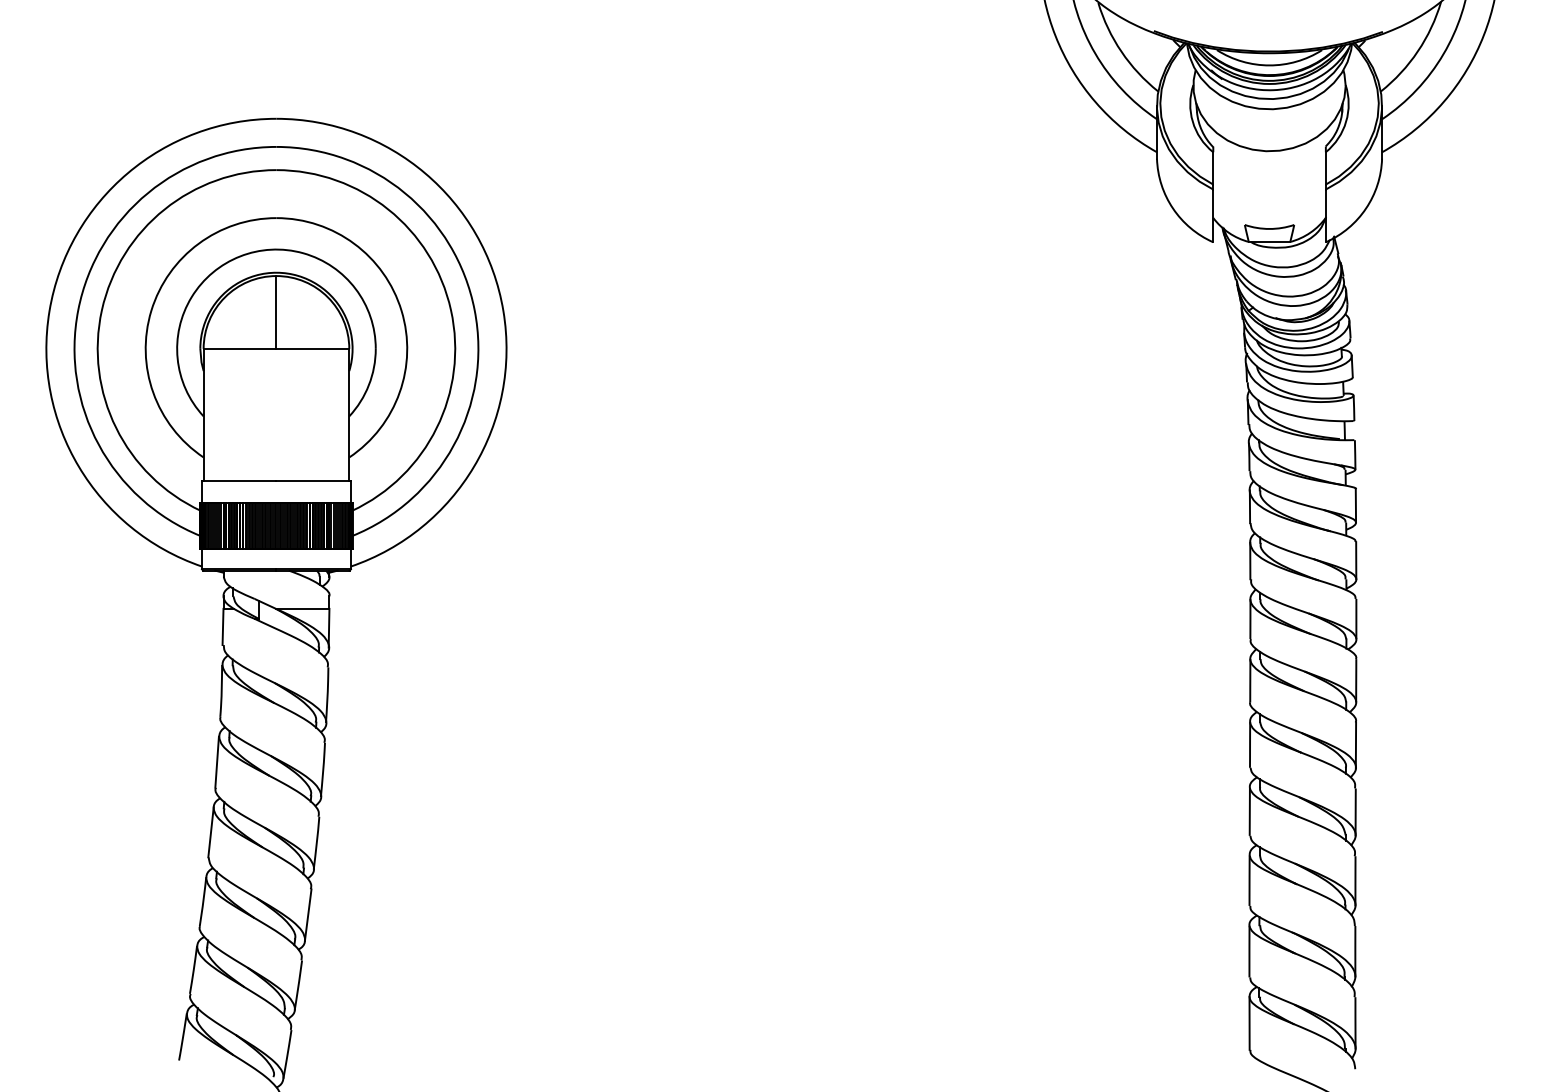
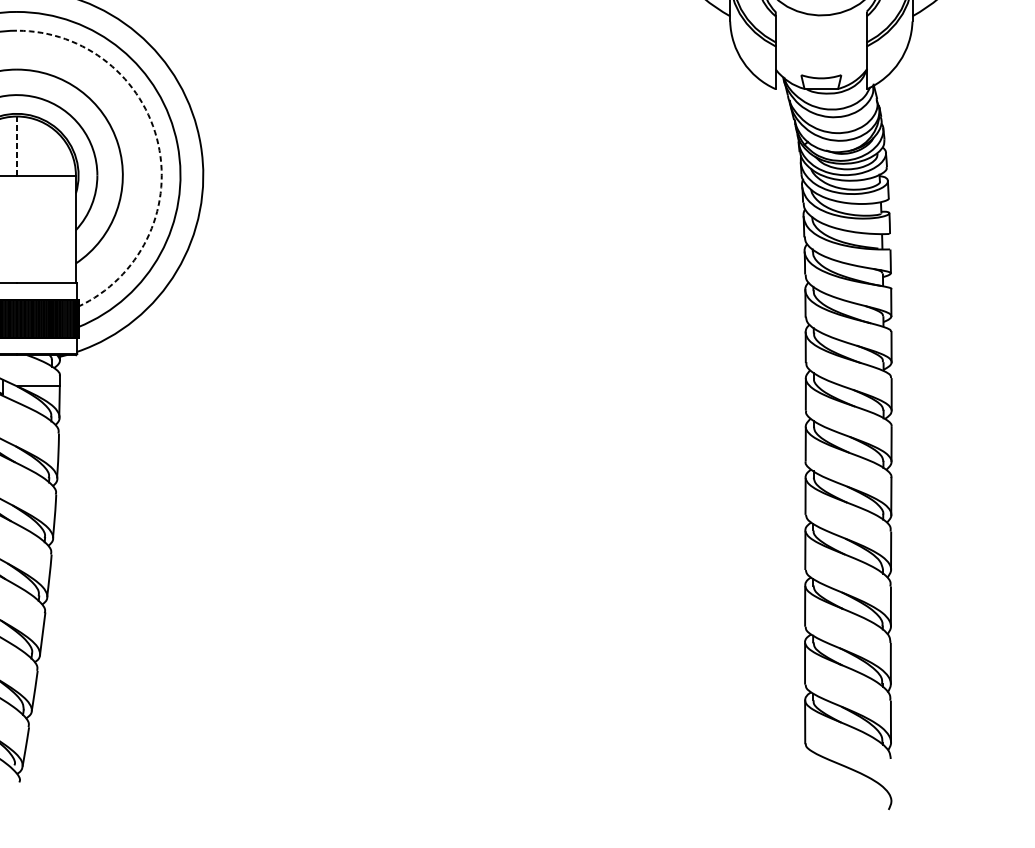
arc: (451, 310) -> (158, 144), solid -> dashed
line: (276, 312) -> (16, 146), solid -> dashed

